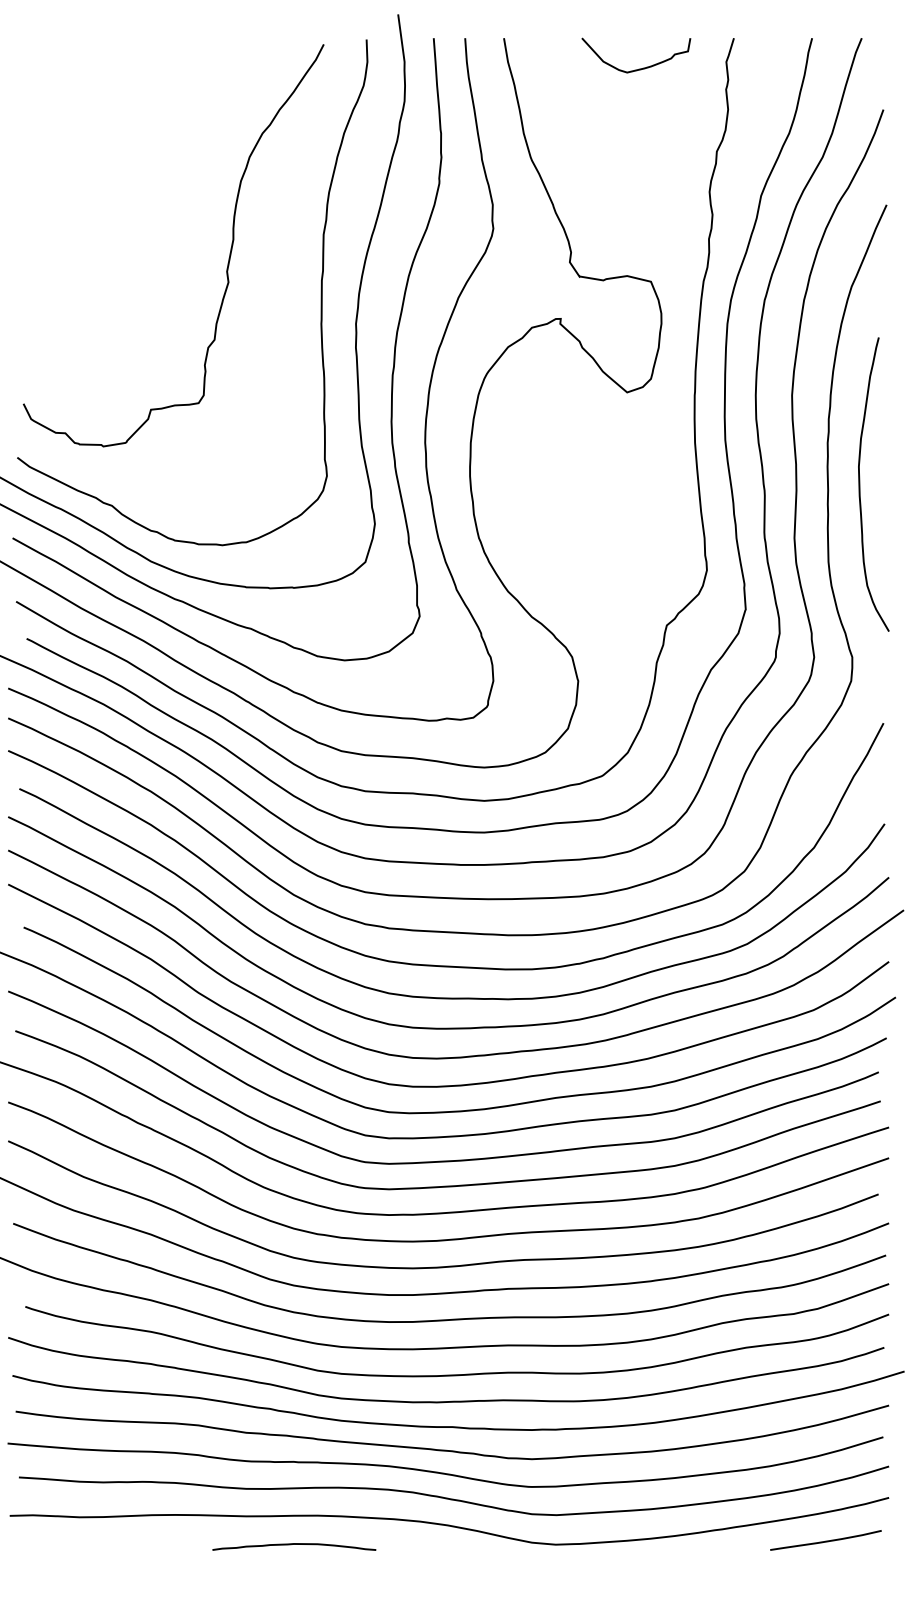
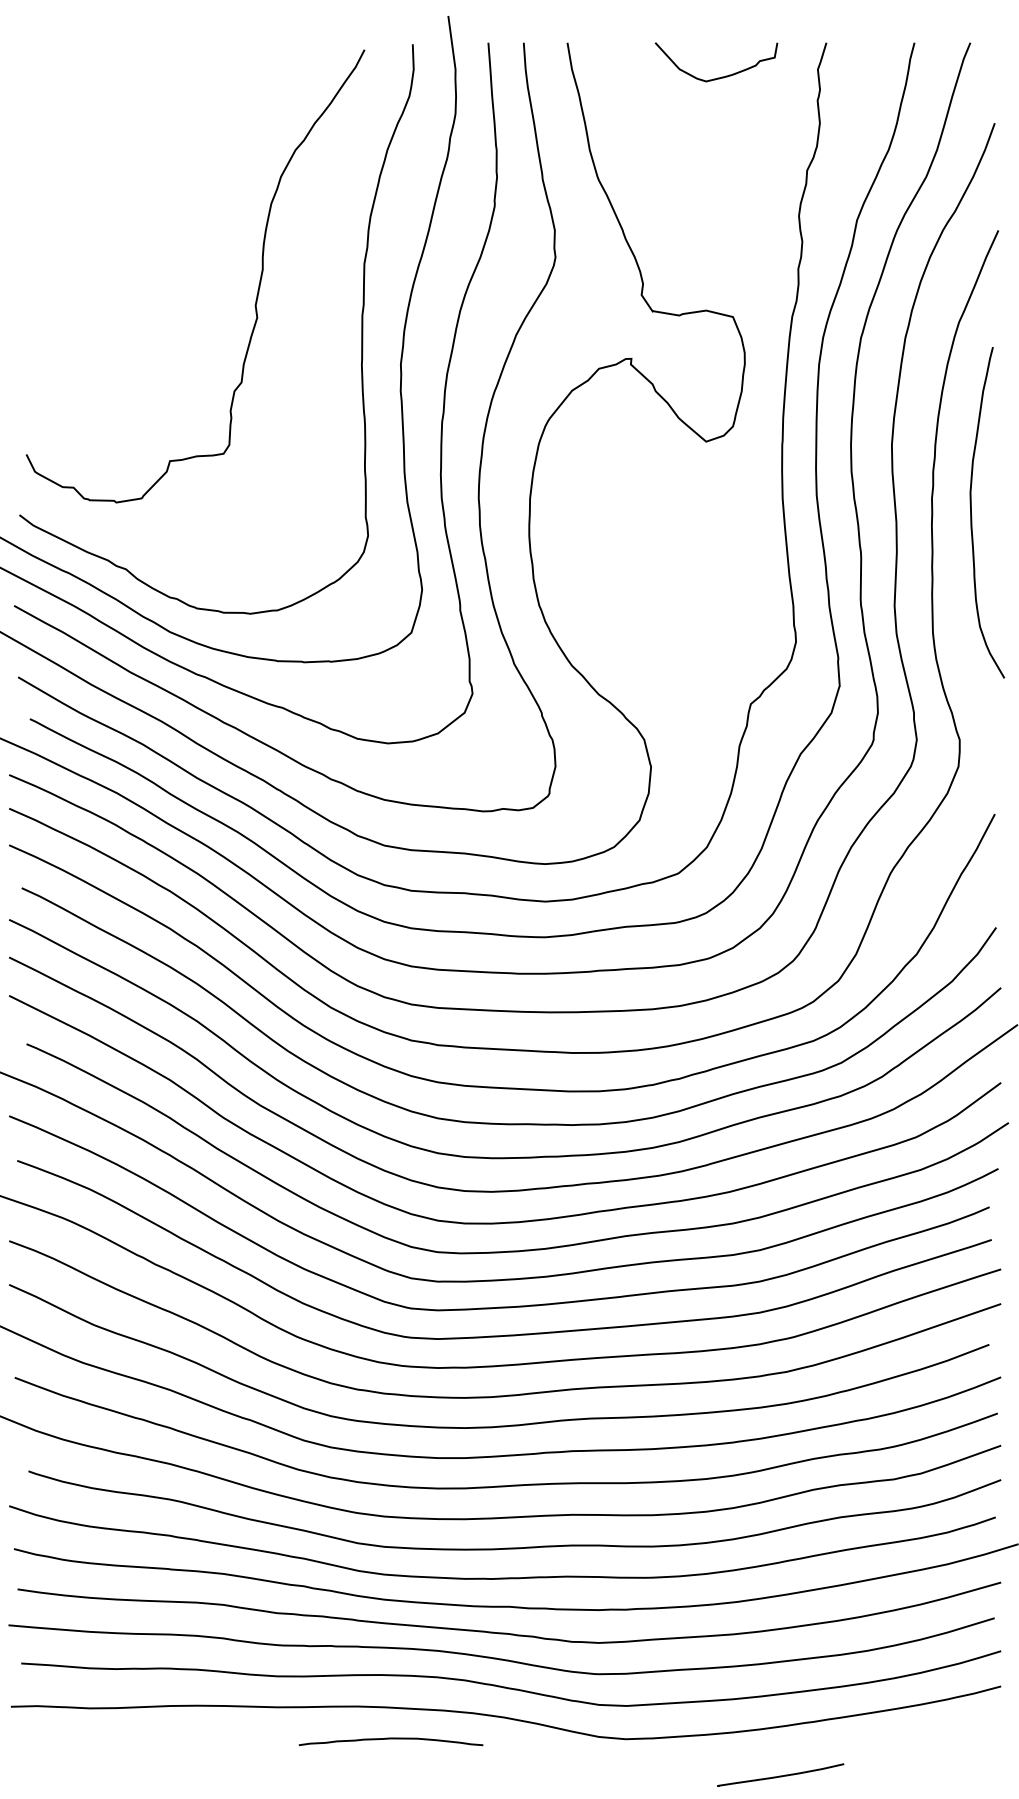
curve: (860, 484) -> (972, 512), moved
part: (825, 1540) -> (780, 1775), moved
curve: (294, 1544) -> (391, 1739), moved

